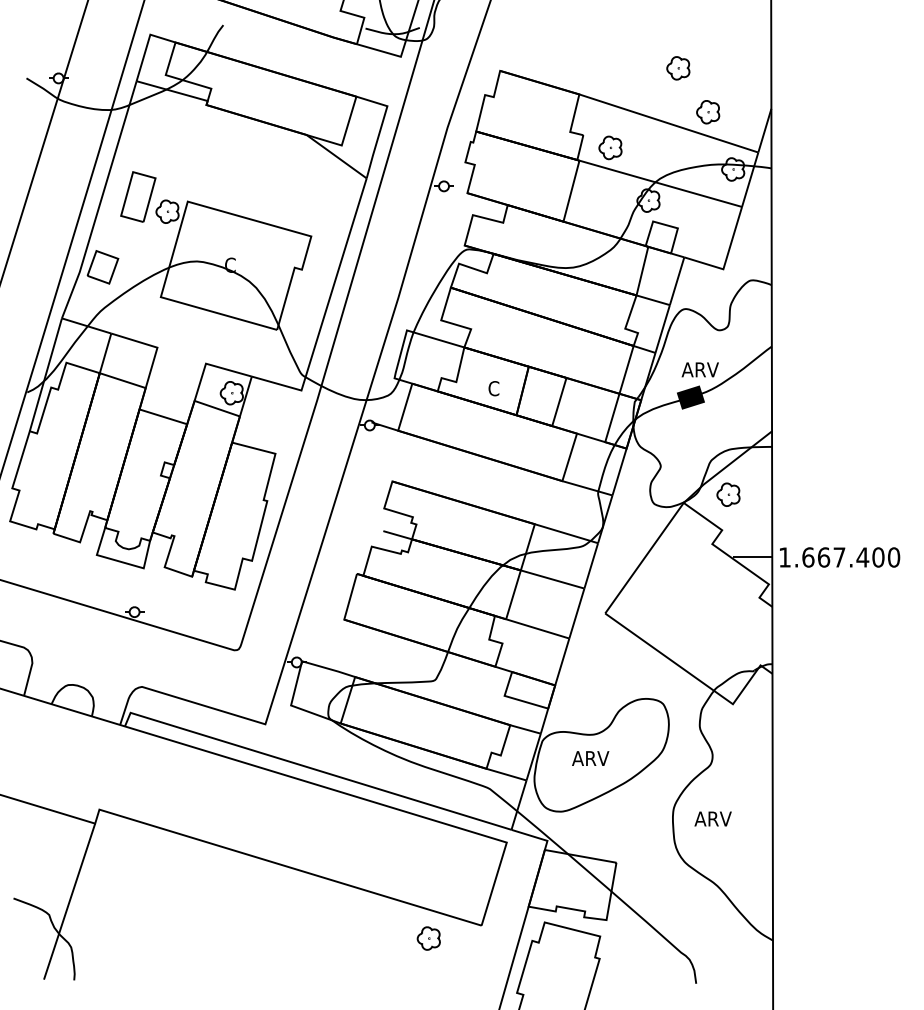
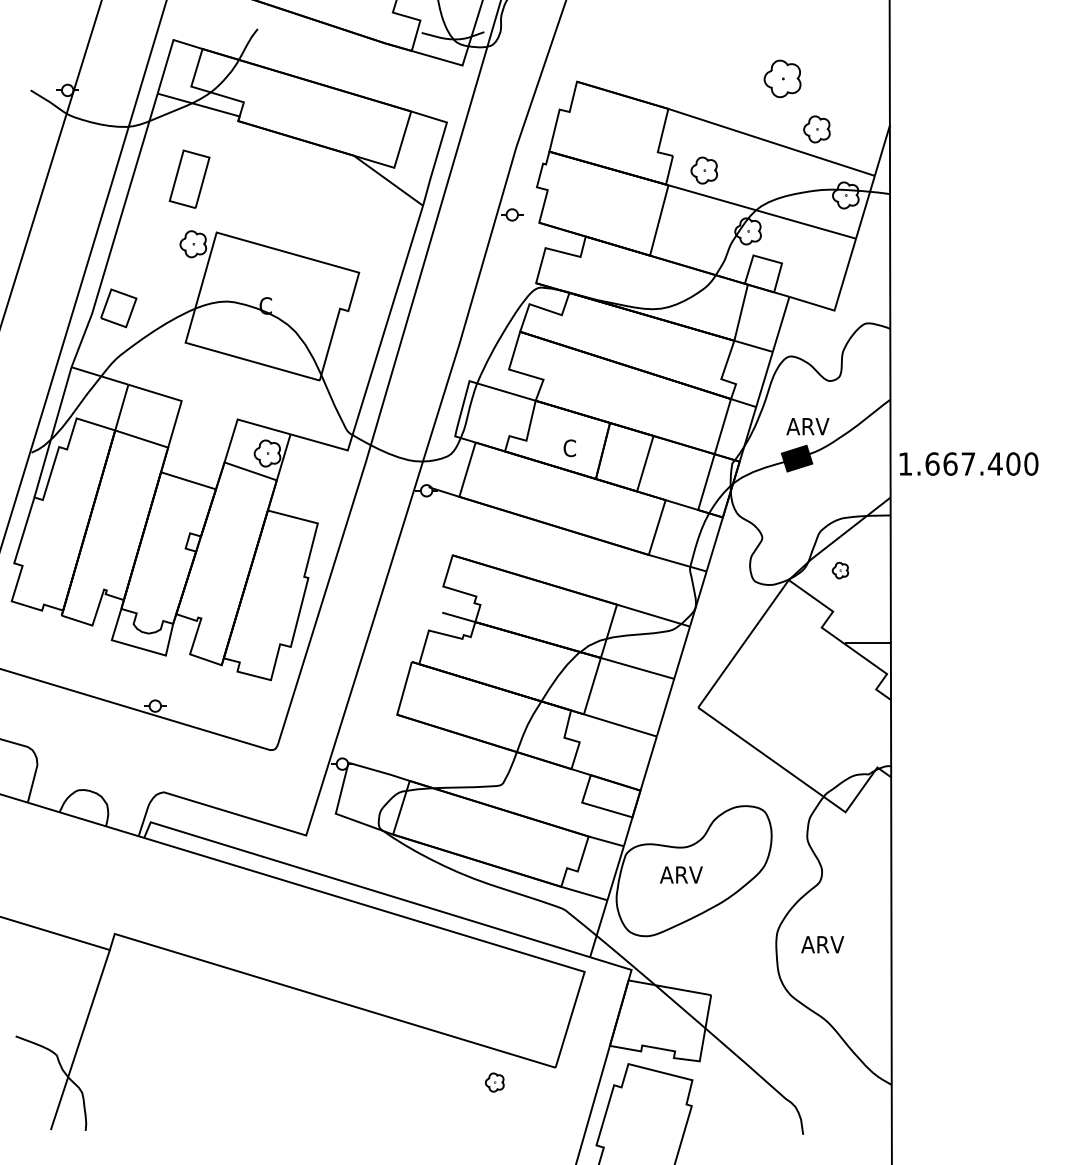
part: (678, 68) -> (782, 78), size x1.4
part: (138, 196) -> (189, 178), moved
part: (728, 494) -> (840, 570), size x0.6
text: (839, 557) -> (968, 463), moved
part: (428, 938) -> (494, 1082), size x0.7

